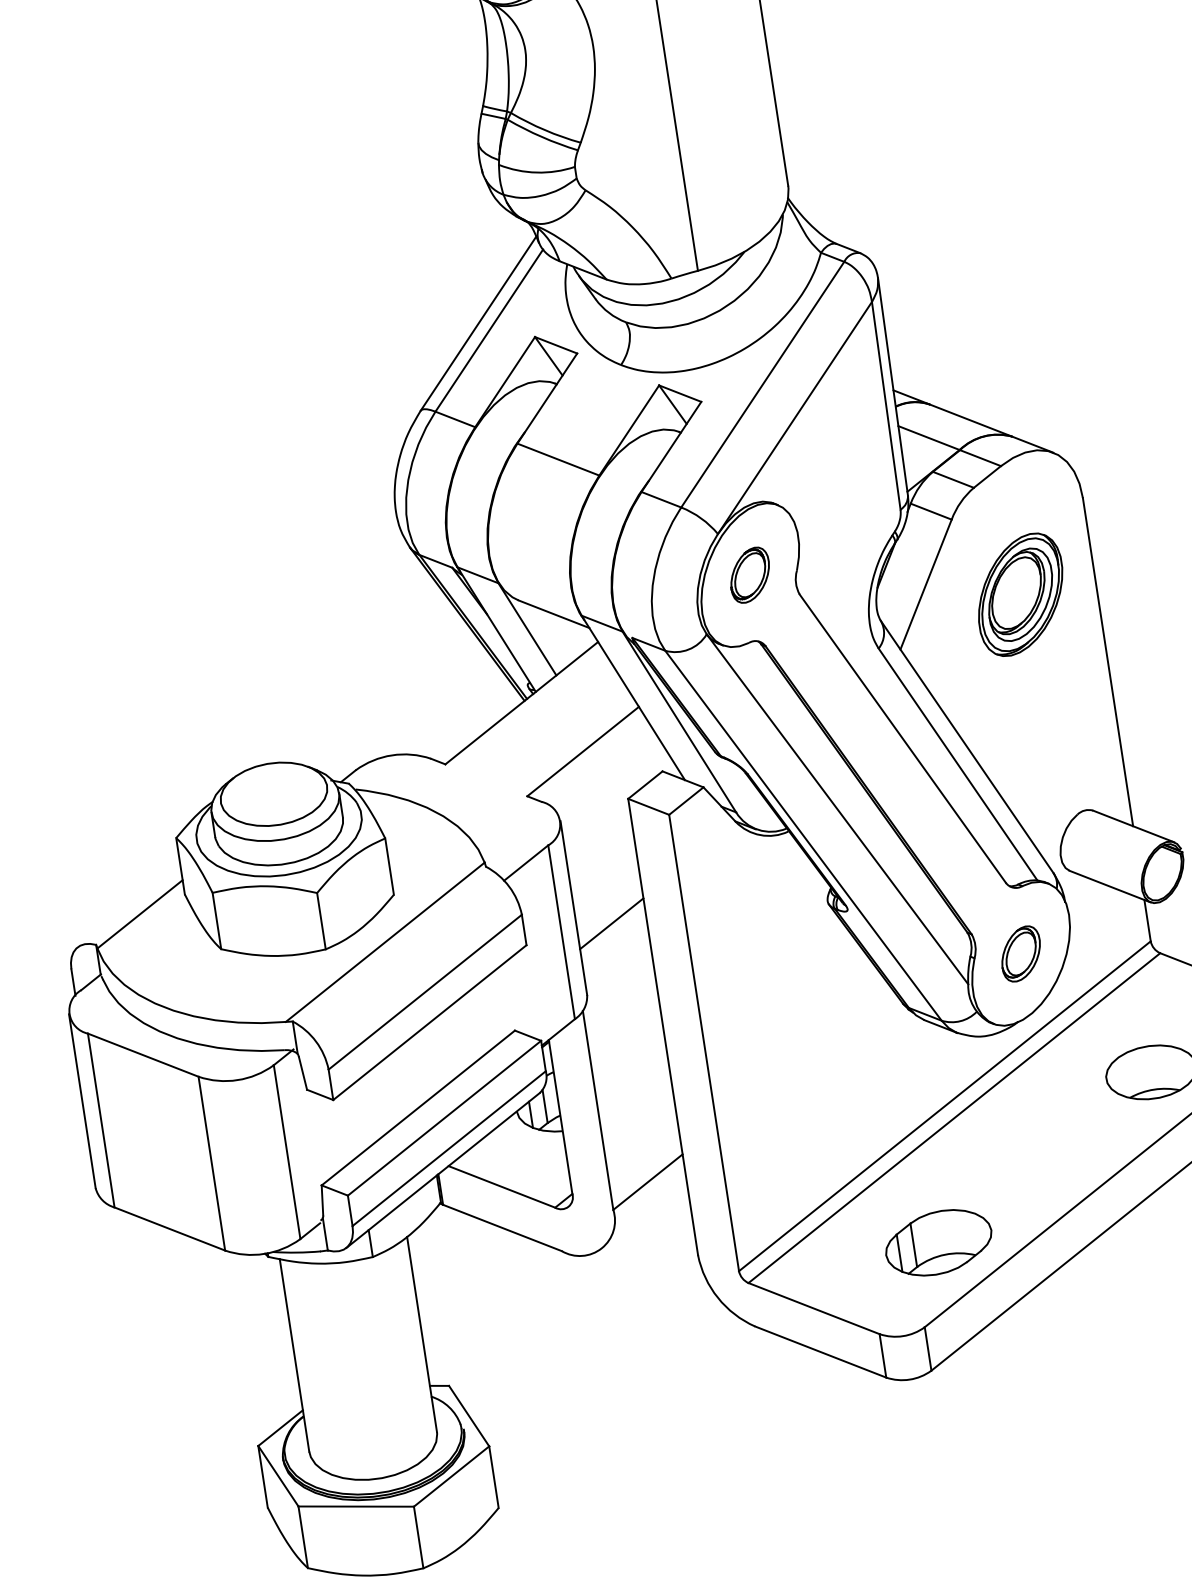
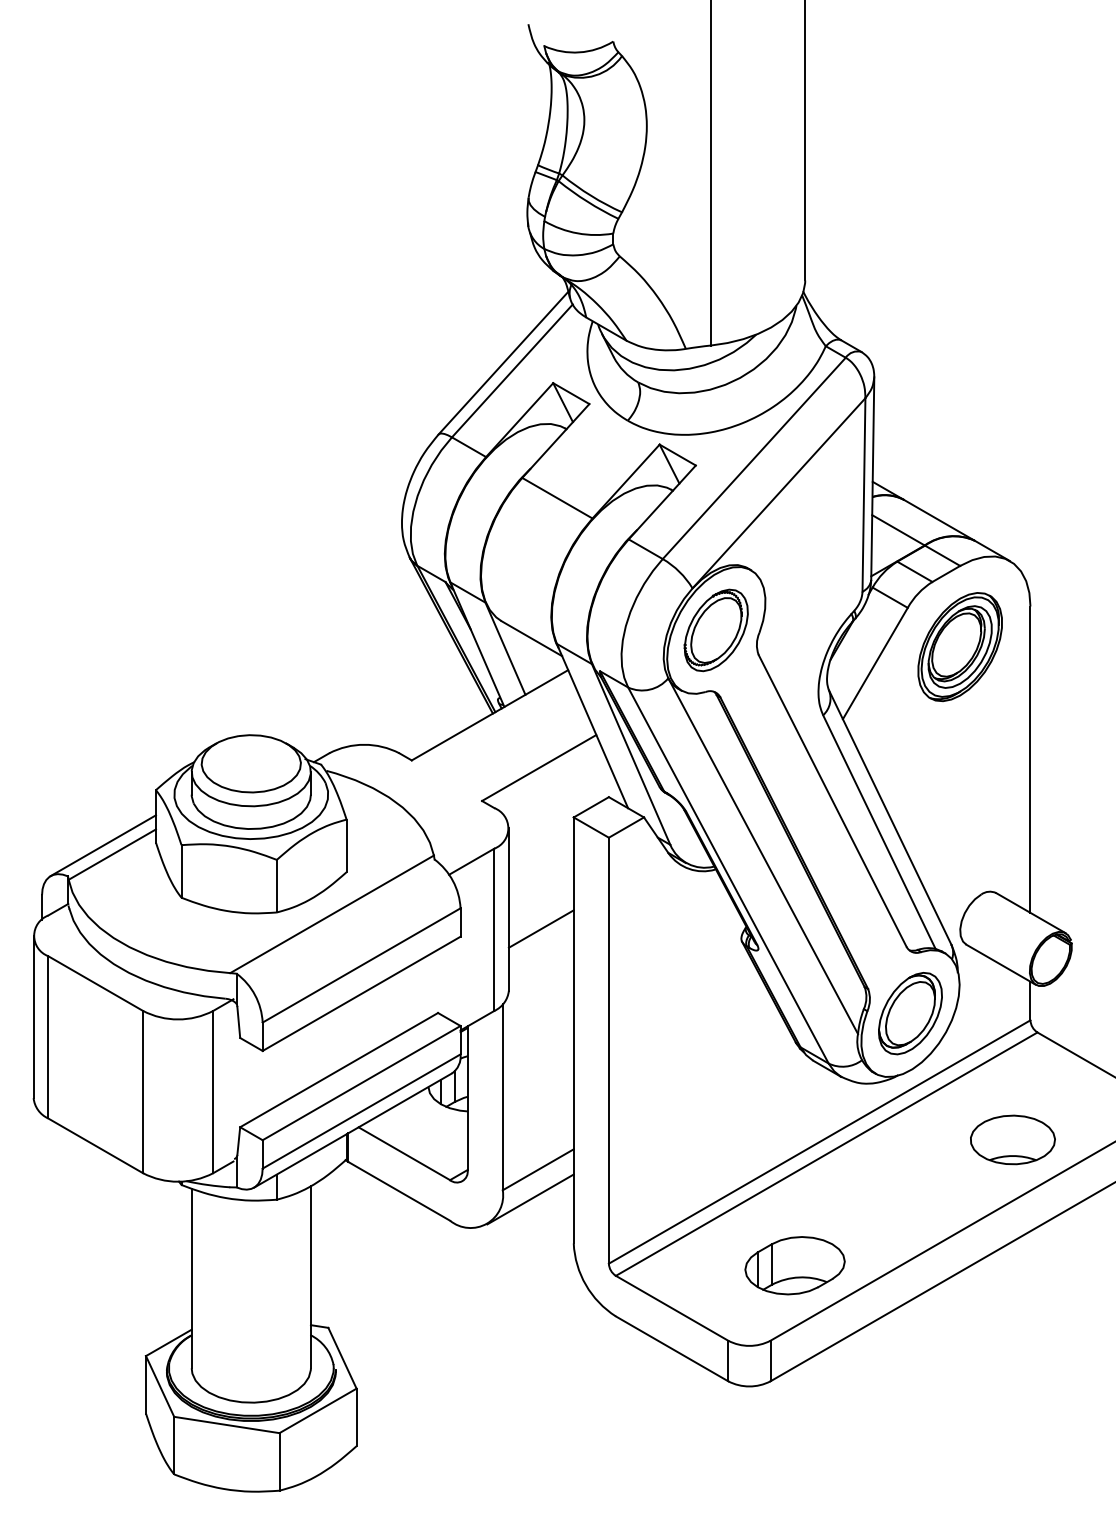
part: (749, 575) -> (715, 630), size x1.67
part: (1019, 595) -> (959, 647), moved
line: (128, 906) -> (102, 845), added
part: (1021, 953) -> (910, 1013), size x1.67
line: (644, 1215) -> (530, 1199), added

